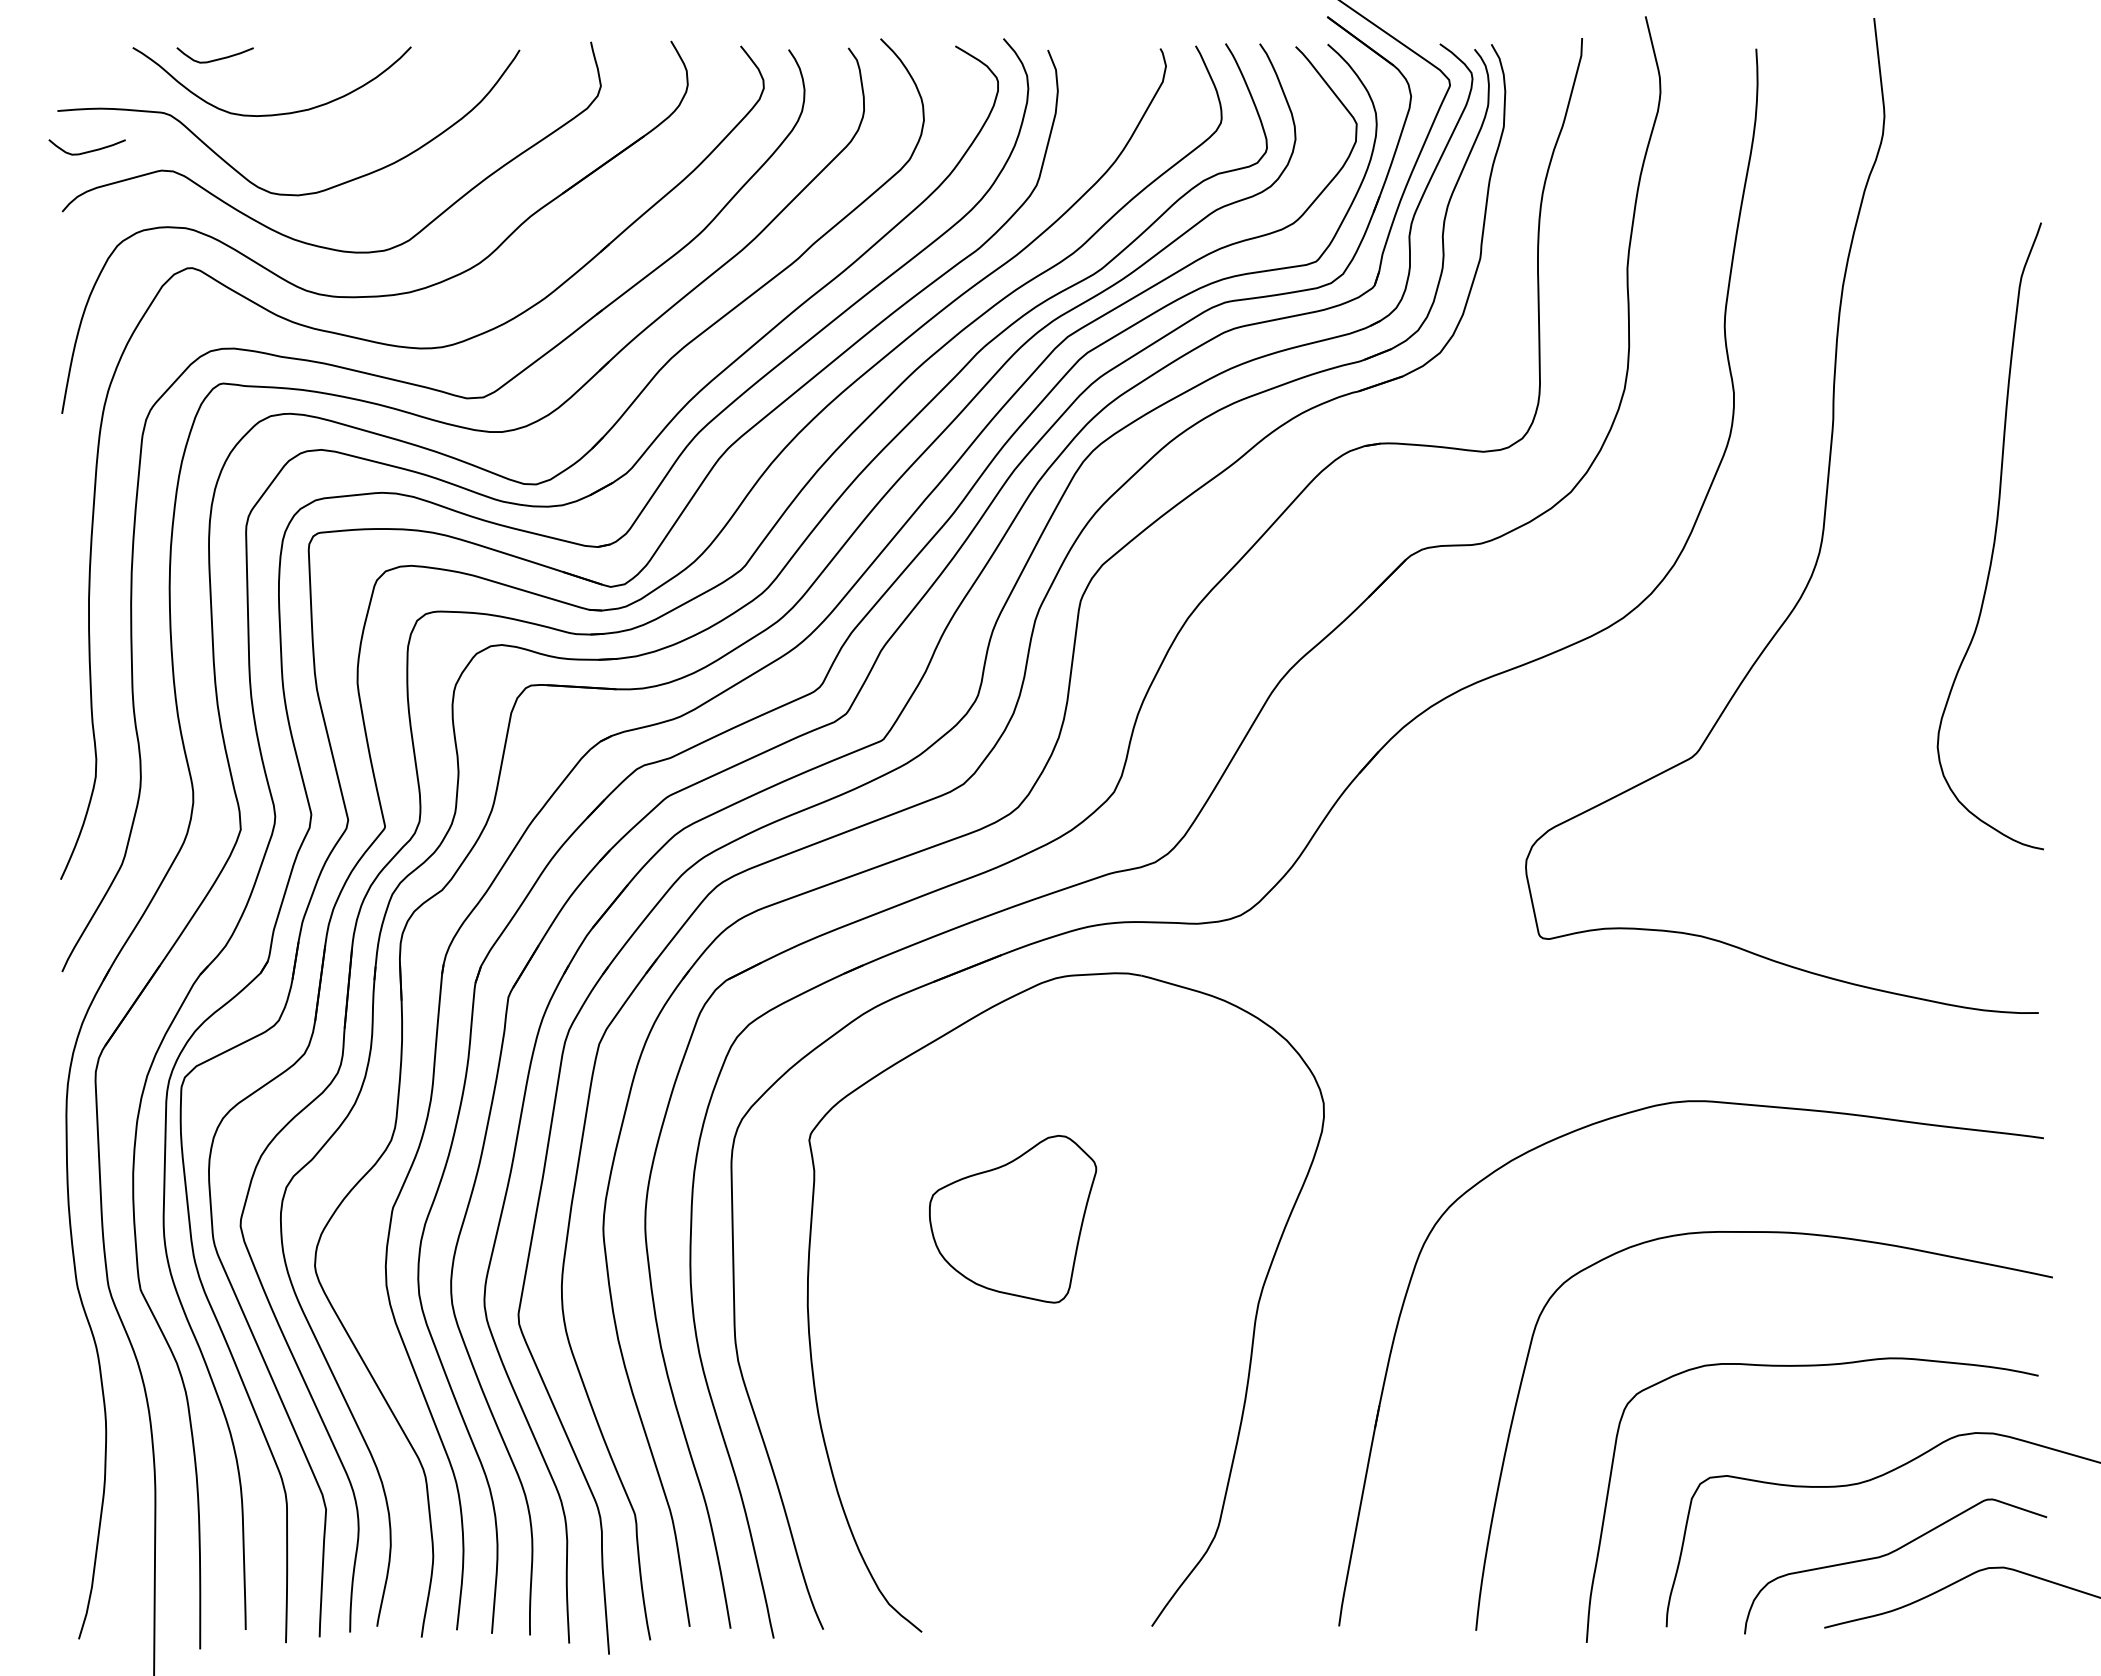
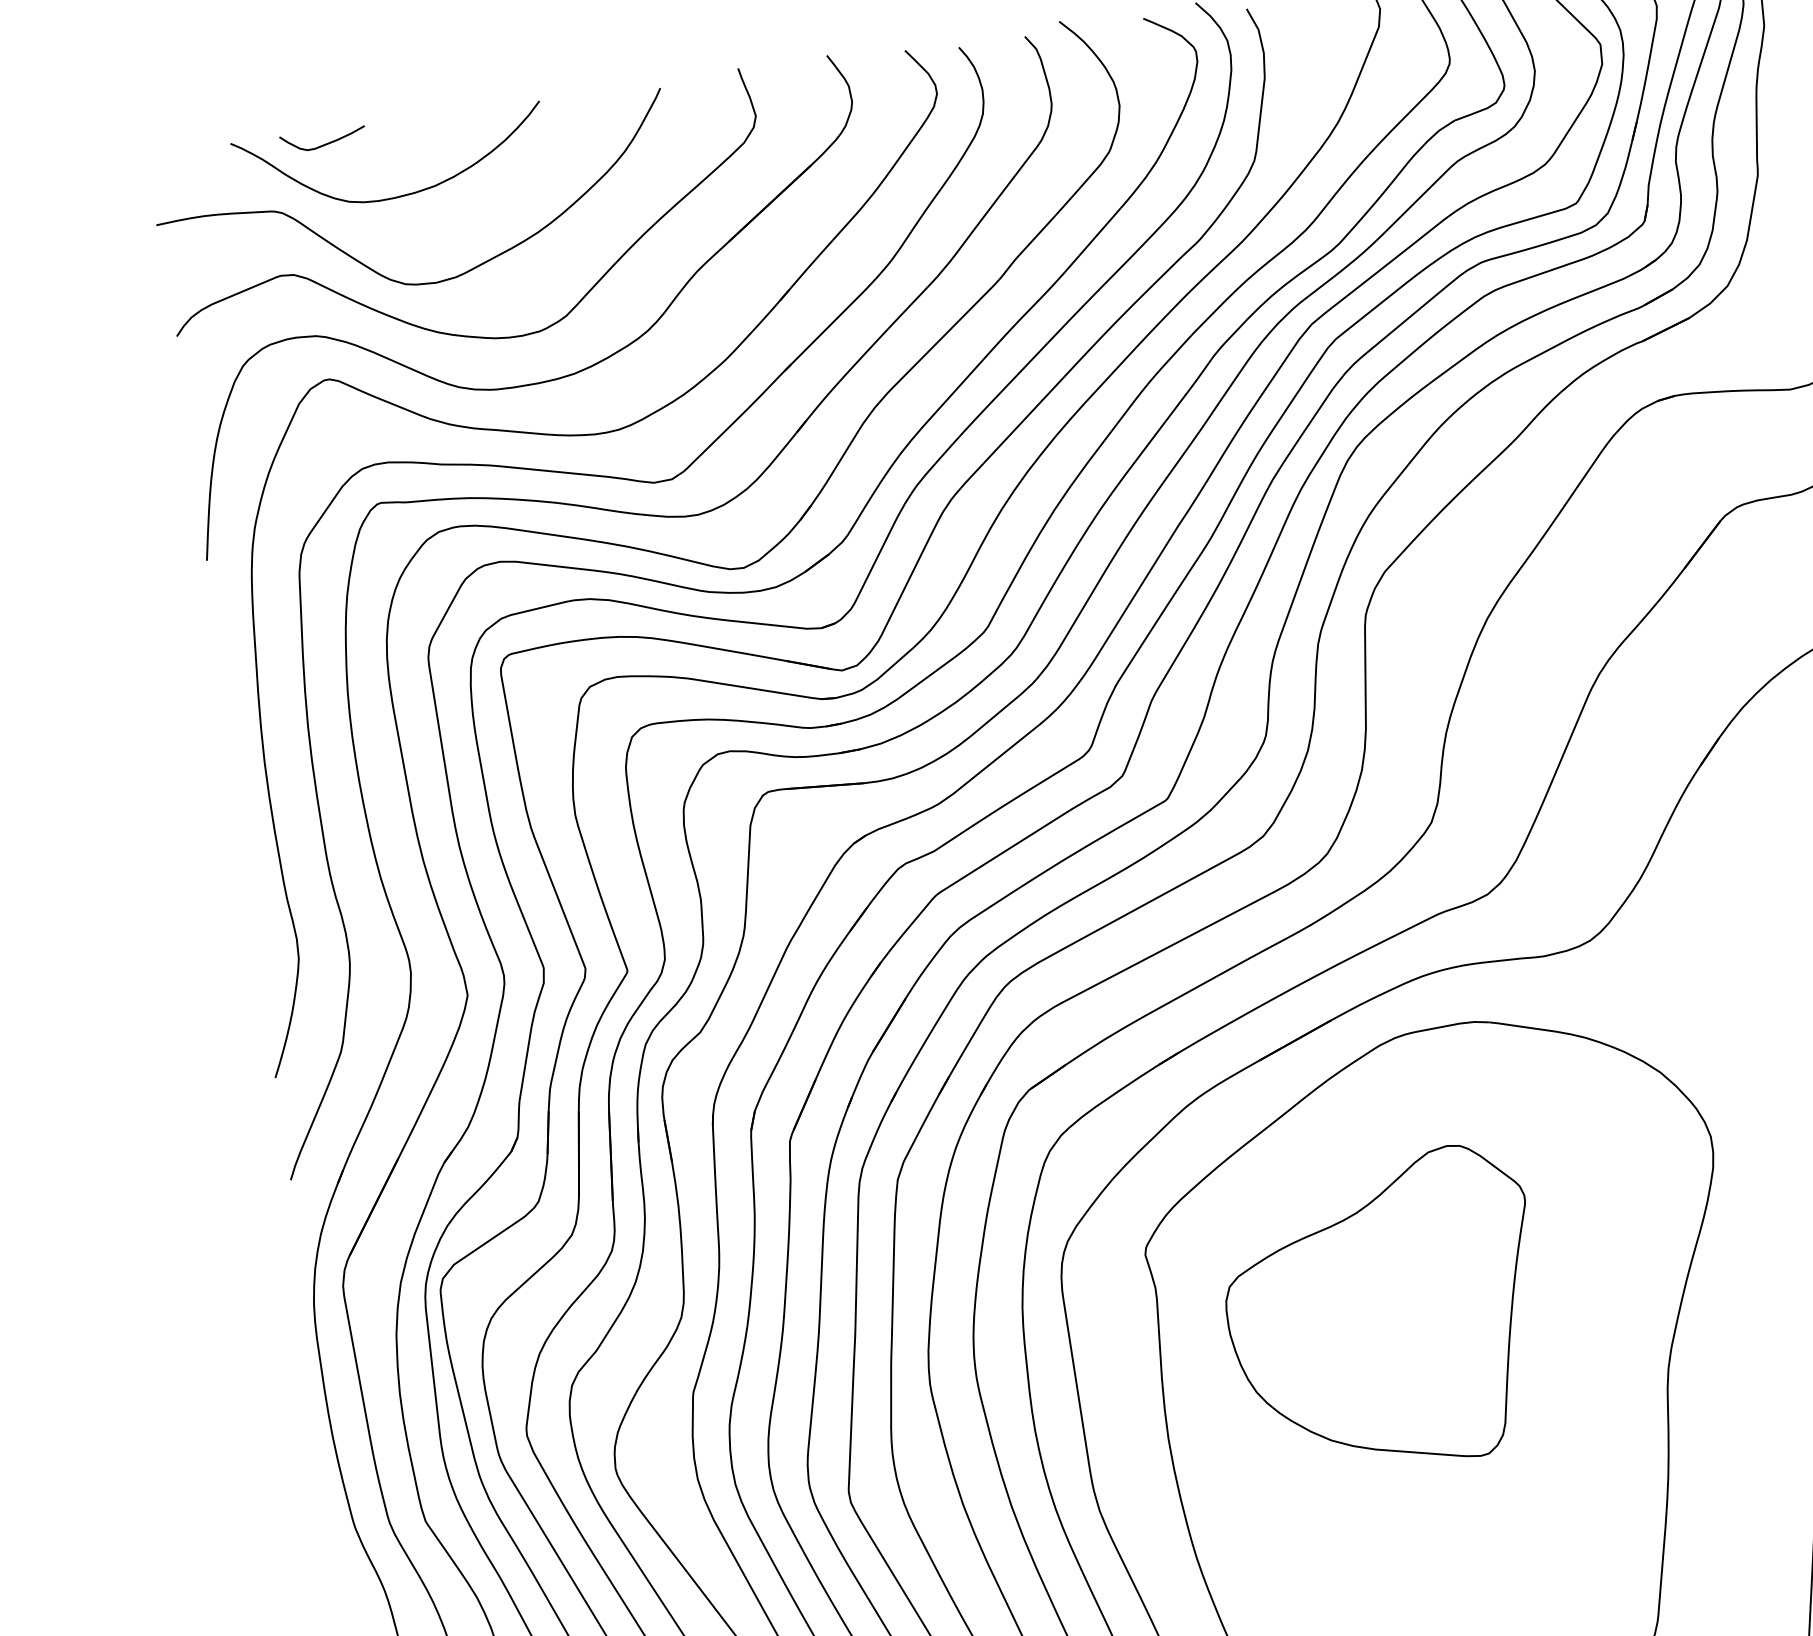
curve: (86, 151) -> (194, 265), removed
part: (1012, 1219) -> (1382, 1312), size x1.67

